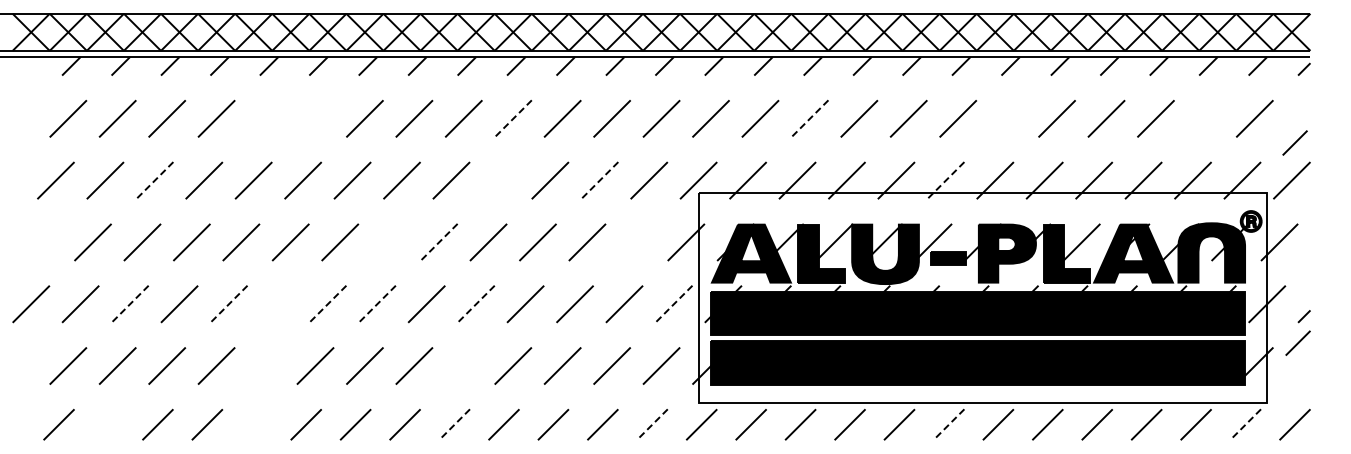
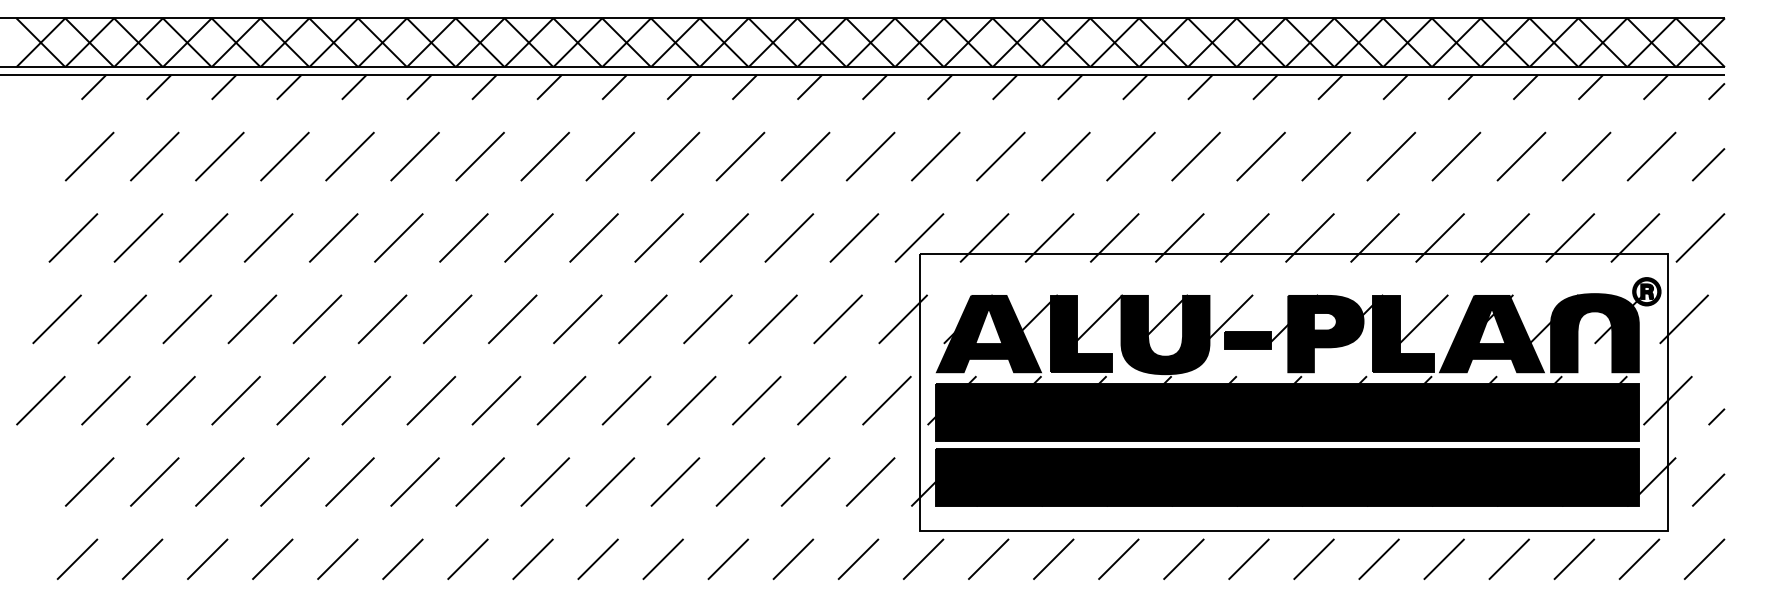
line: (265, 118) -> (349, 156), added
line: (315, 118) -> (415, 156), added
line: (1007, 118) -> (1326, 156), added
line: (1205, 118) -> (1586, 156), added
line: (512, 119) -> (674, 157), dashed -> solid
line: (809, 119) -> (1065, 157), dashed -> solid
line: (1294, 142) -> (1707, 164), moved
line: (500, 180) -> (658, 237), added
line: (154, 181) -> (203, 239), dashed -> solid
line: (599, 181) -> (788, 239), dashed -> solid
line: (945, 181) -> (1244, 239), dashed -> solid
line: (43, 242) -> (57, 319), added
line: (389, 242) -> (512, 319), added
line: (438, 242) -> (577, 319), dashed -> solid
line: (636, 242) -> (837, 319), added
line: (129, 304) -> (170, 401), dashed -> solid
line: (228, 304) -> (300, 401), dashed -> solid
line: (278, 304) -> (366, 401), added
line: (327, 304) -> (430, 401), dashed -> solid
line: (376, 304) -> (495, 401), dashed -> solid
line: (475, 304) -> (625, 401), dashed -> solid
line: (673, 304) -> (886, 401), dashed -> solid
line: (1297, 342) -> (1707, 489), moved
line: (265, 365) -> (349, 481), added
line: (463, 365) -> (609, 481), added
line: (108, 424) -> (142, 558), added
line: (256, 424) -> (337, 558), added
line: (454, 424) -> (598, 558), dashed -> solid
line: (652, 424) -> (858, 558), dashed -> solid
line: (948, 424) -> (1248, 558), dashed -> solid
line: (1245, 424) -> (1639, 558), dashed -> solid

